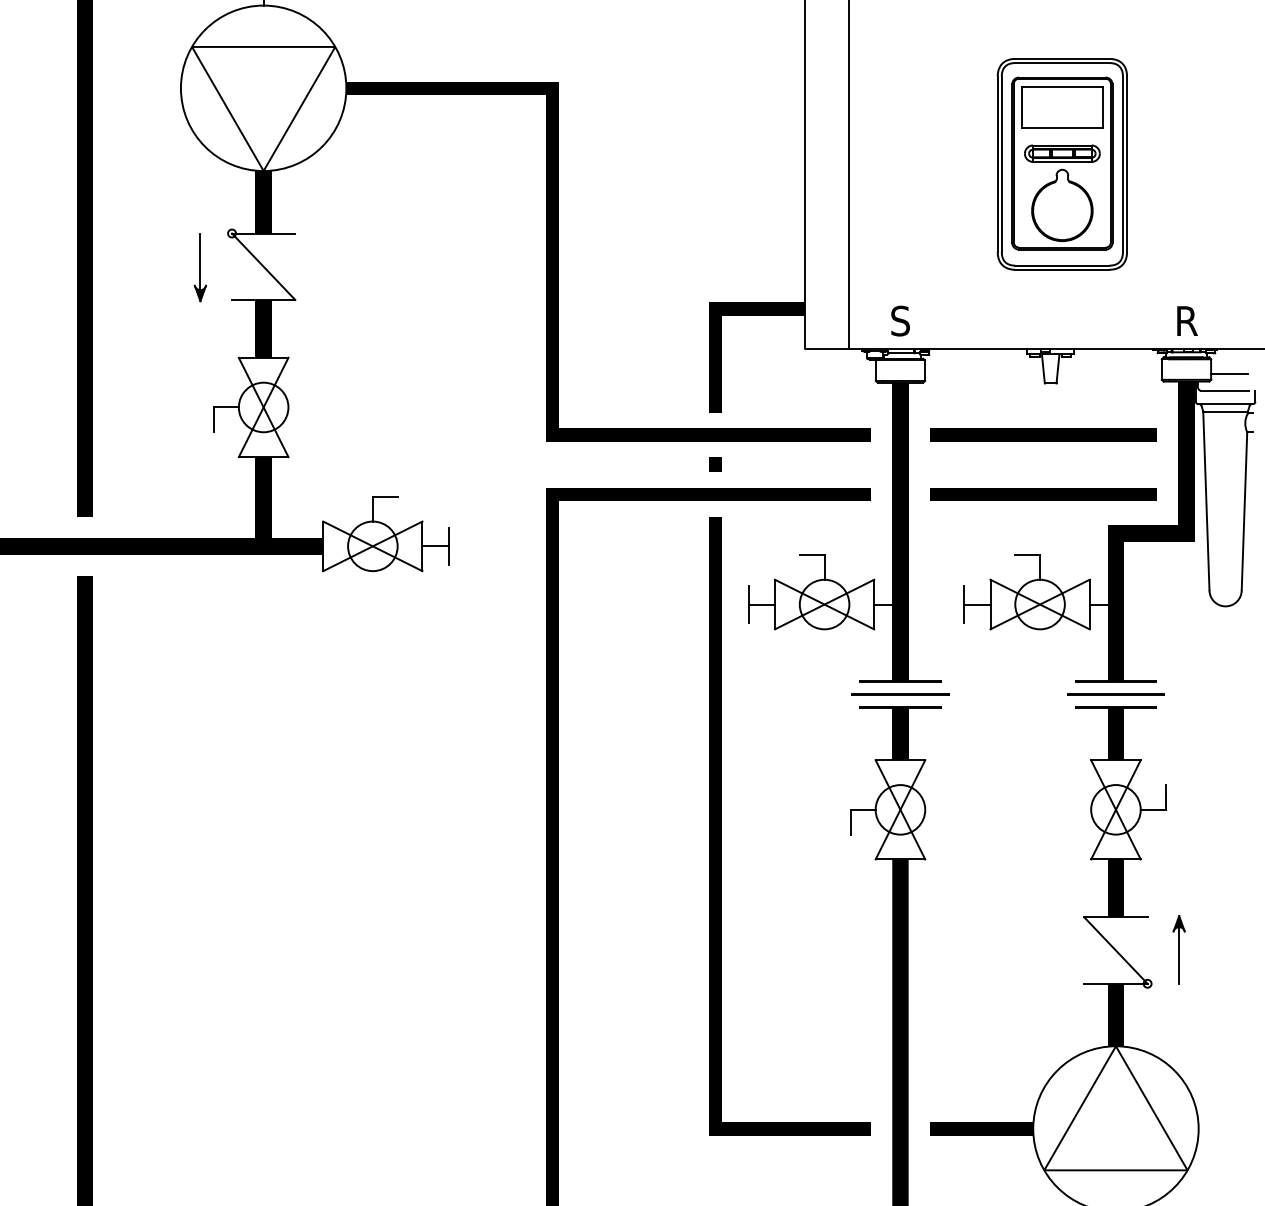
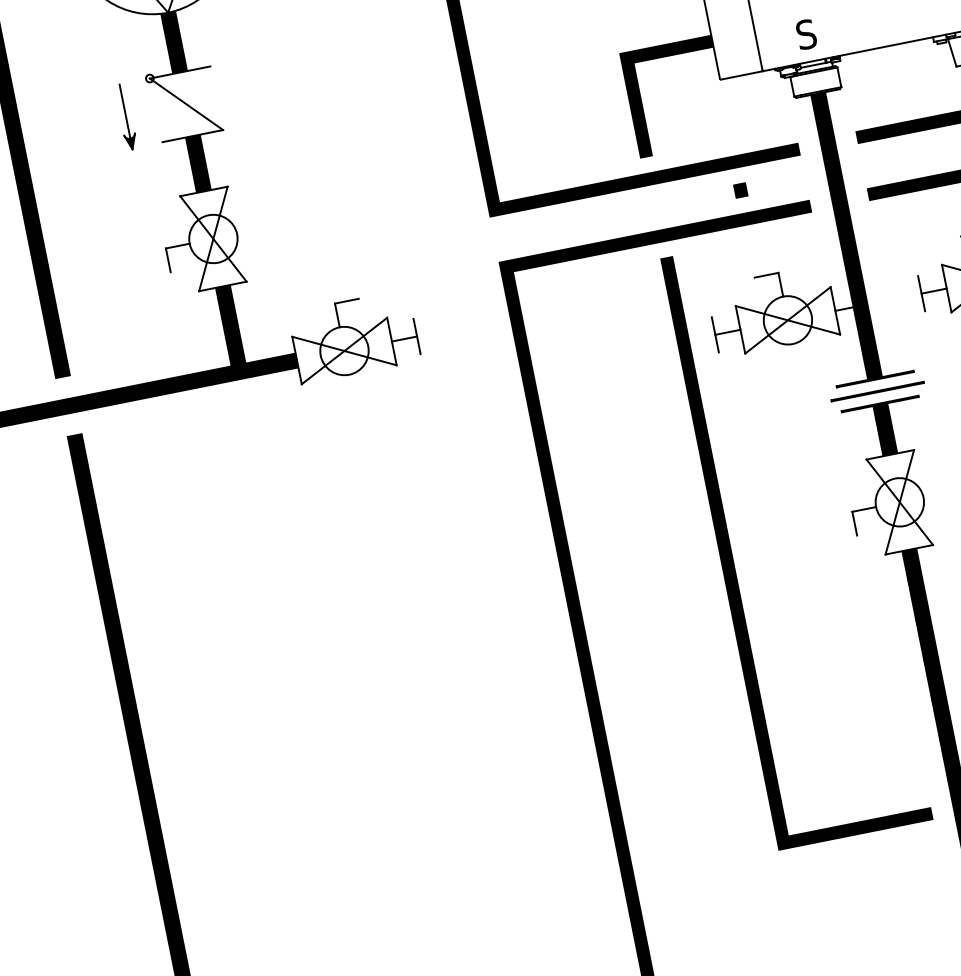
line: (715, 464) -> (740, 190), moved

